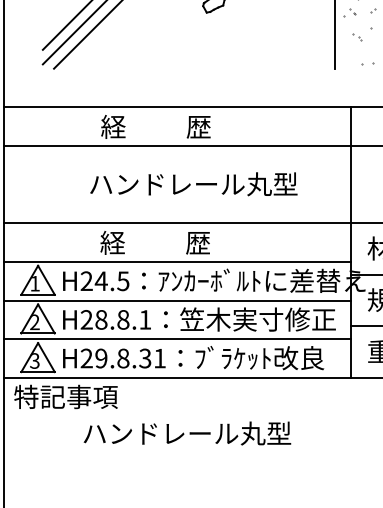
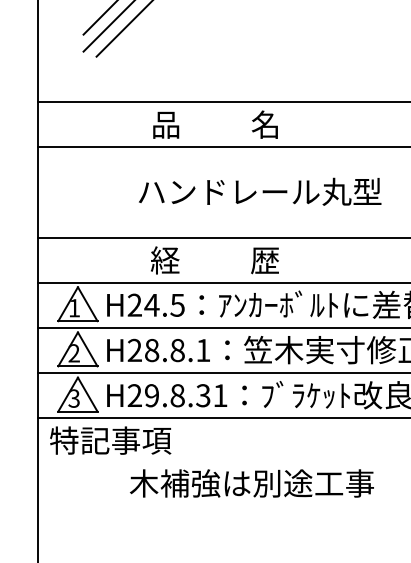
text: (155, 126) -> (215, 124), 経          歴 -> 品          名
text: (186, 433) -> (251, 483), ハンドレール丸型 -> 木補強は別途工事

